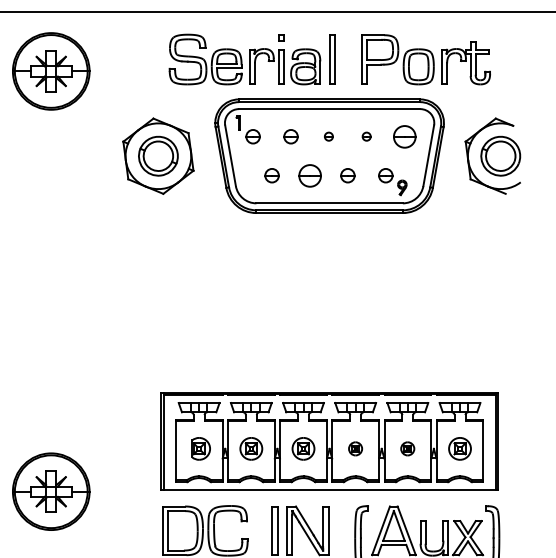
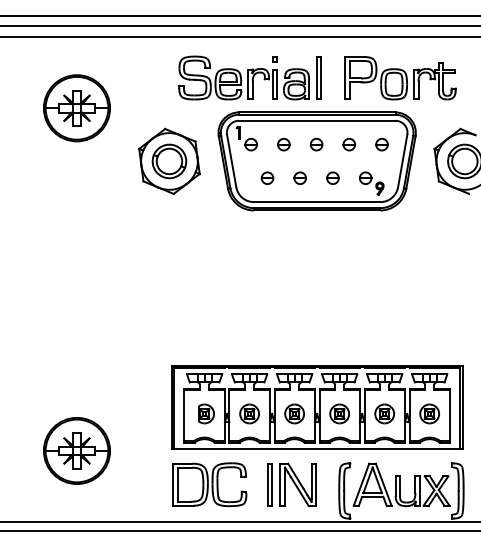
part: (50, 71) -> (76, 108), moved
part: (328, 136) -> (316, 144), size x1.67
part: (365, 136) -> (348, 144), size x1.67
part: (404, 136) -> (381, 144), size x0.62
part: (309, 174) -> (299, 177), size x0.62
part: (355, 448) -> (339, 413), size x1.67
part: (407, 448) -> (384, 413), size x1.67

